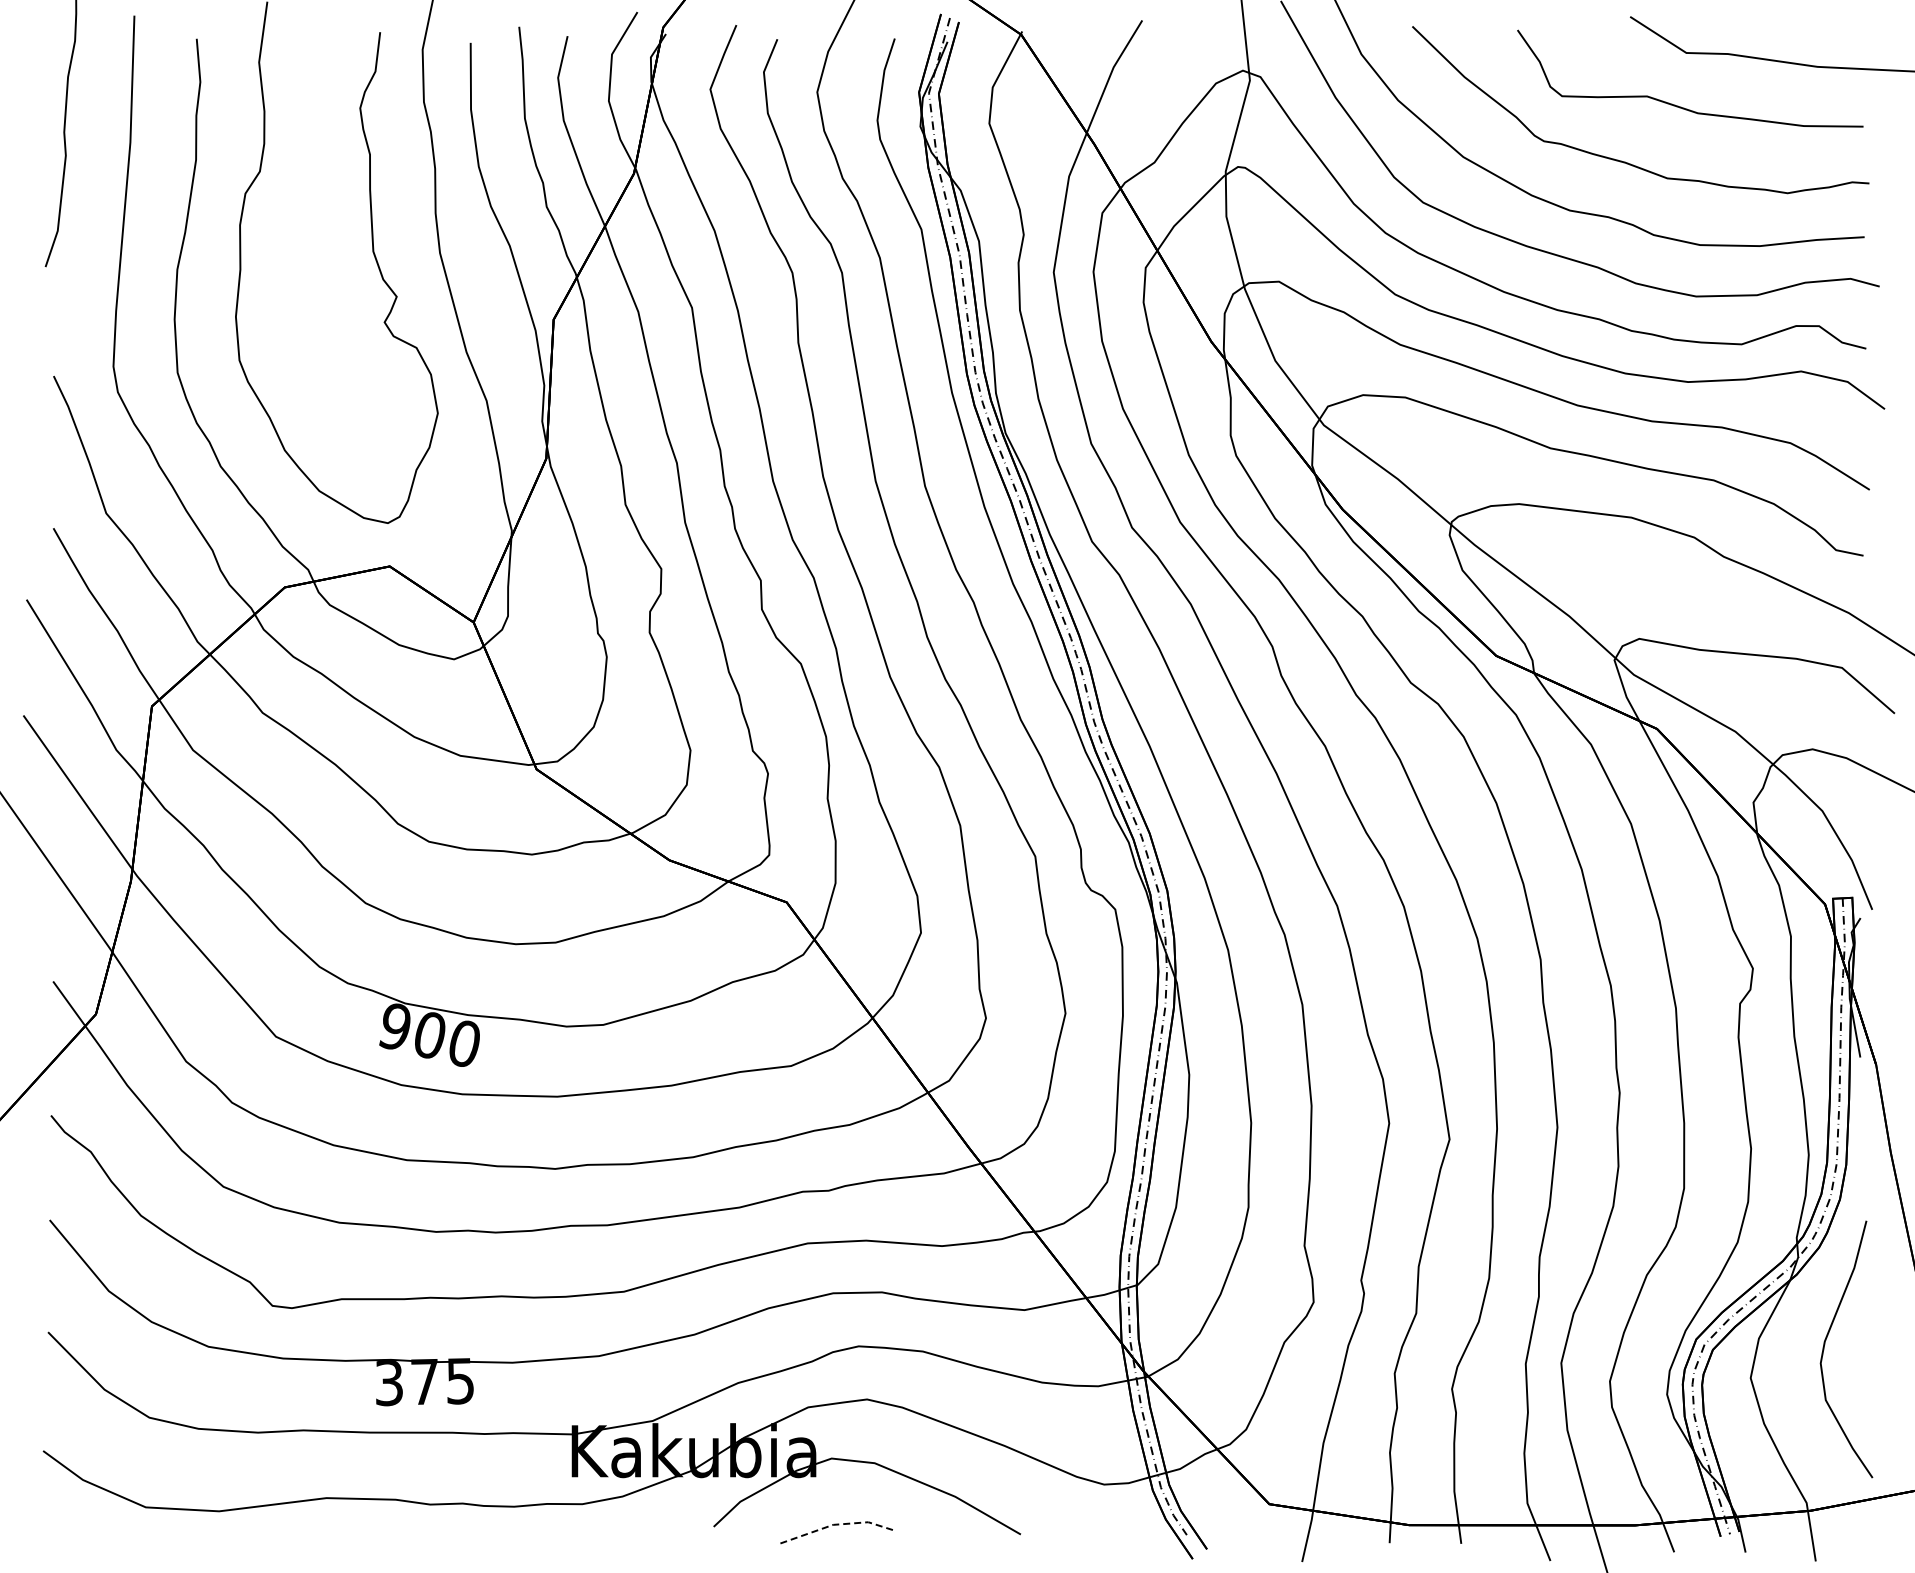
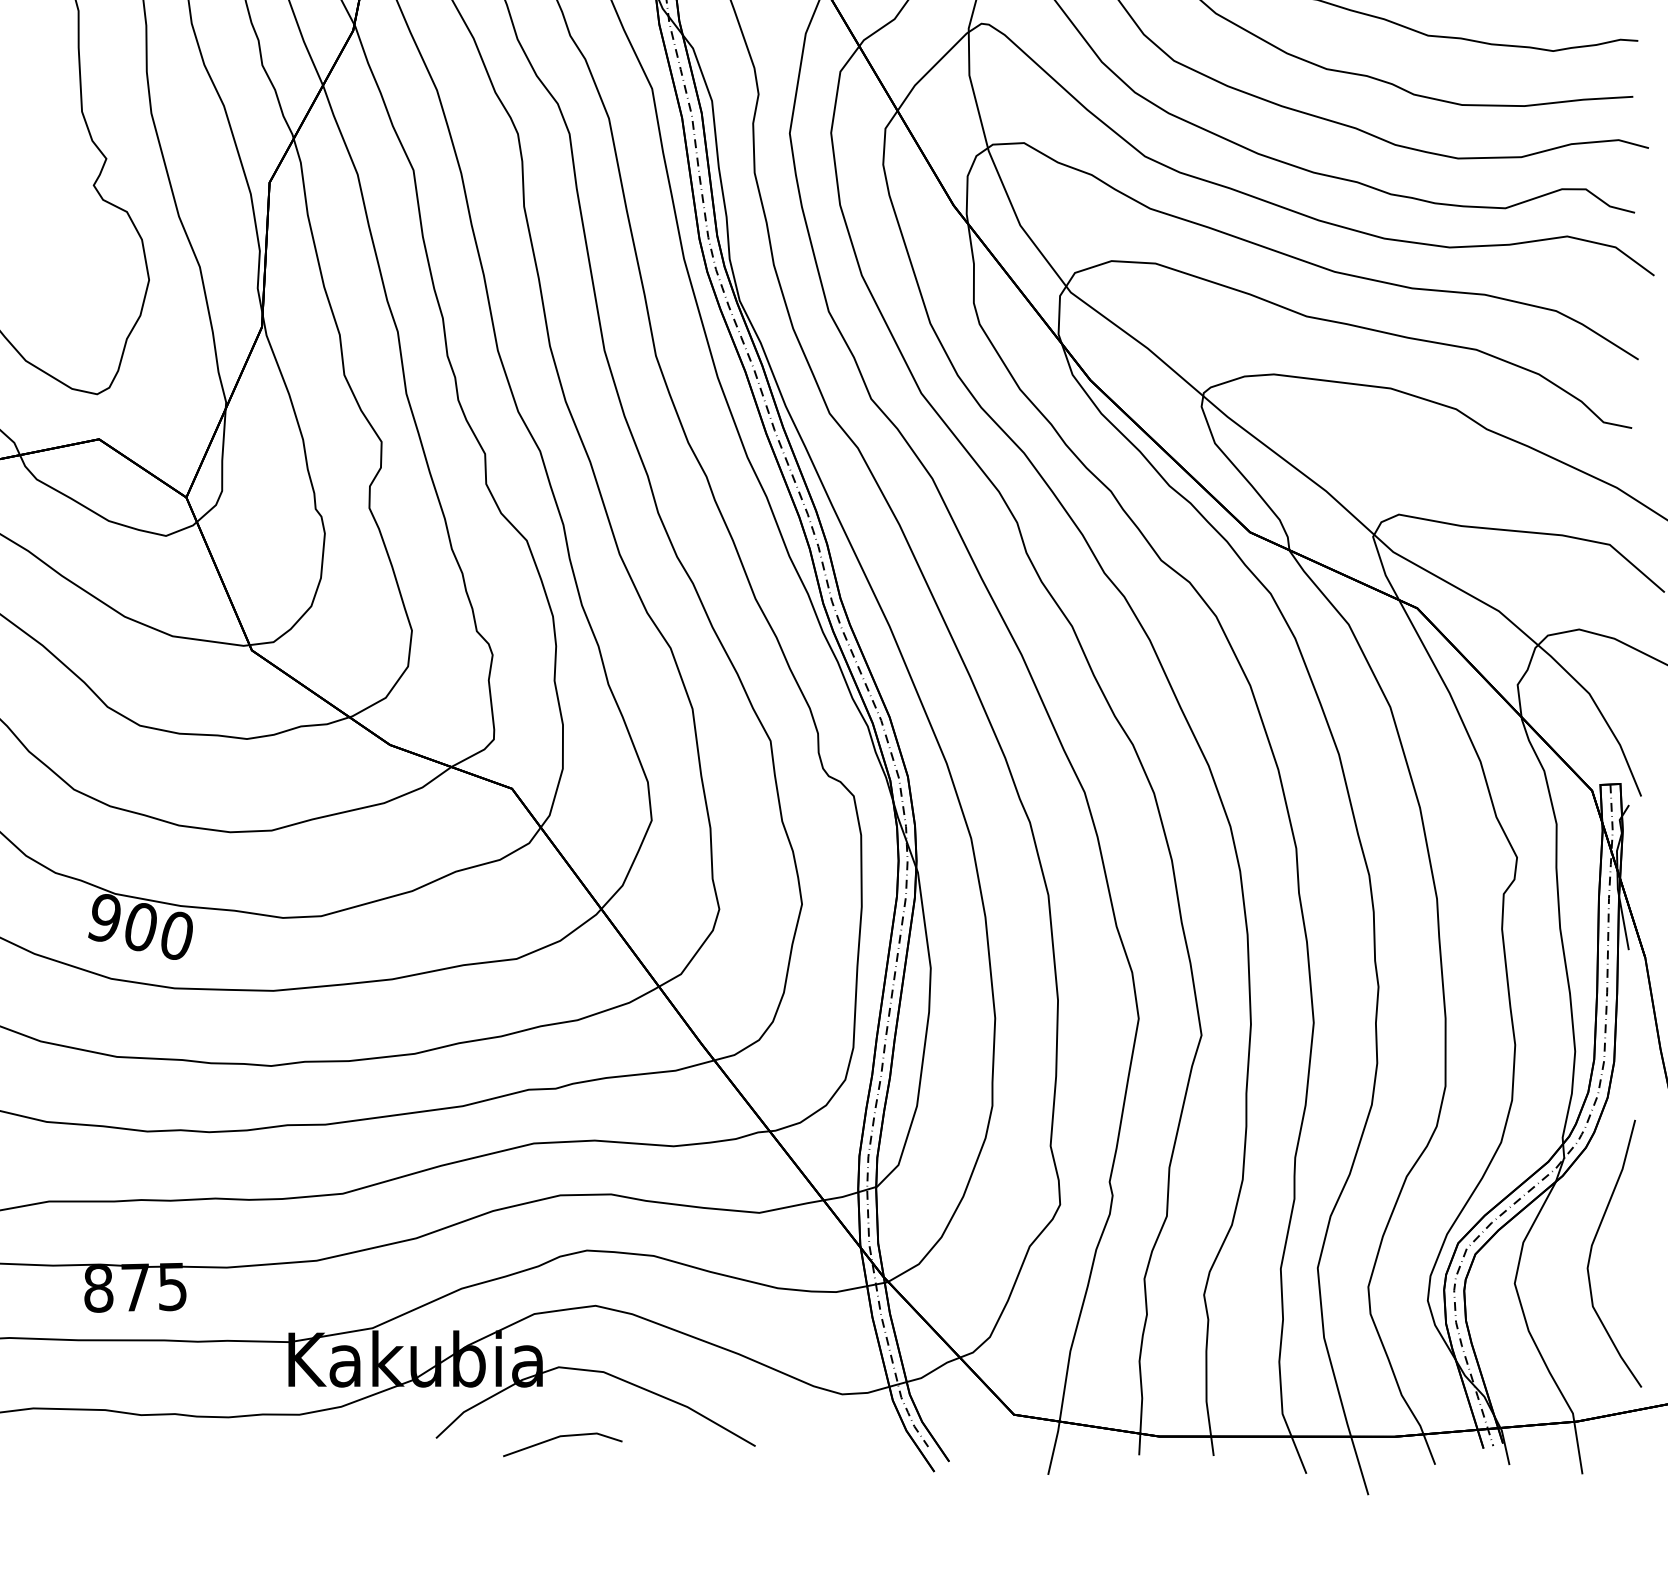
text: (389, 1383) -> (98, 1289), 375 -> 875
line: (834, 1524) -> (561, 1435), dashed -> solid

